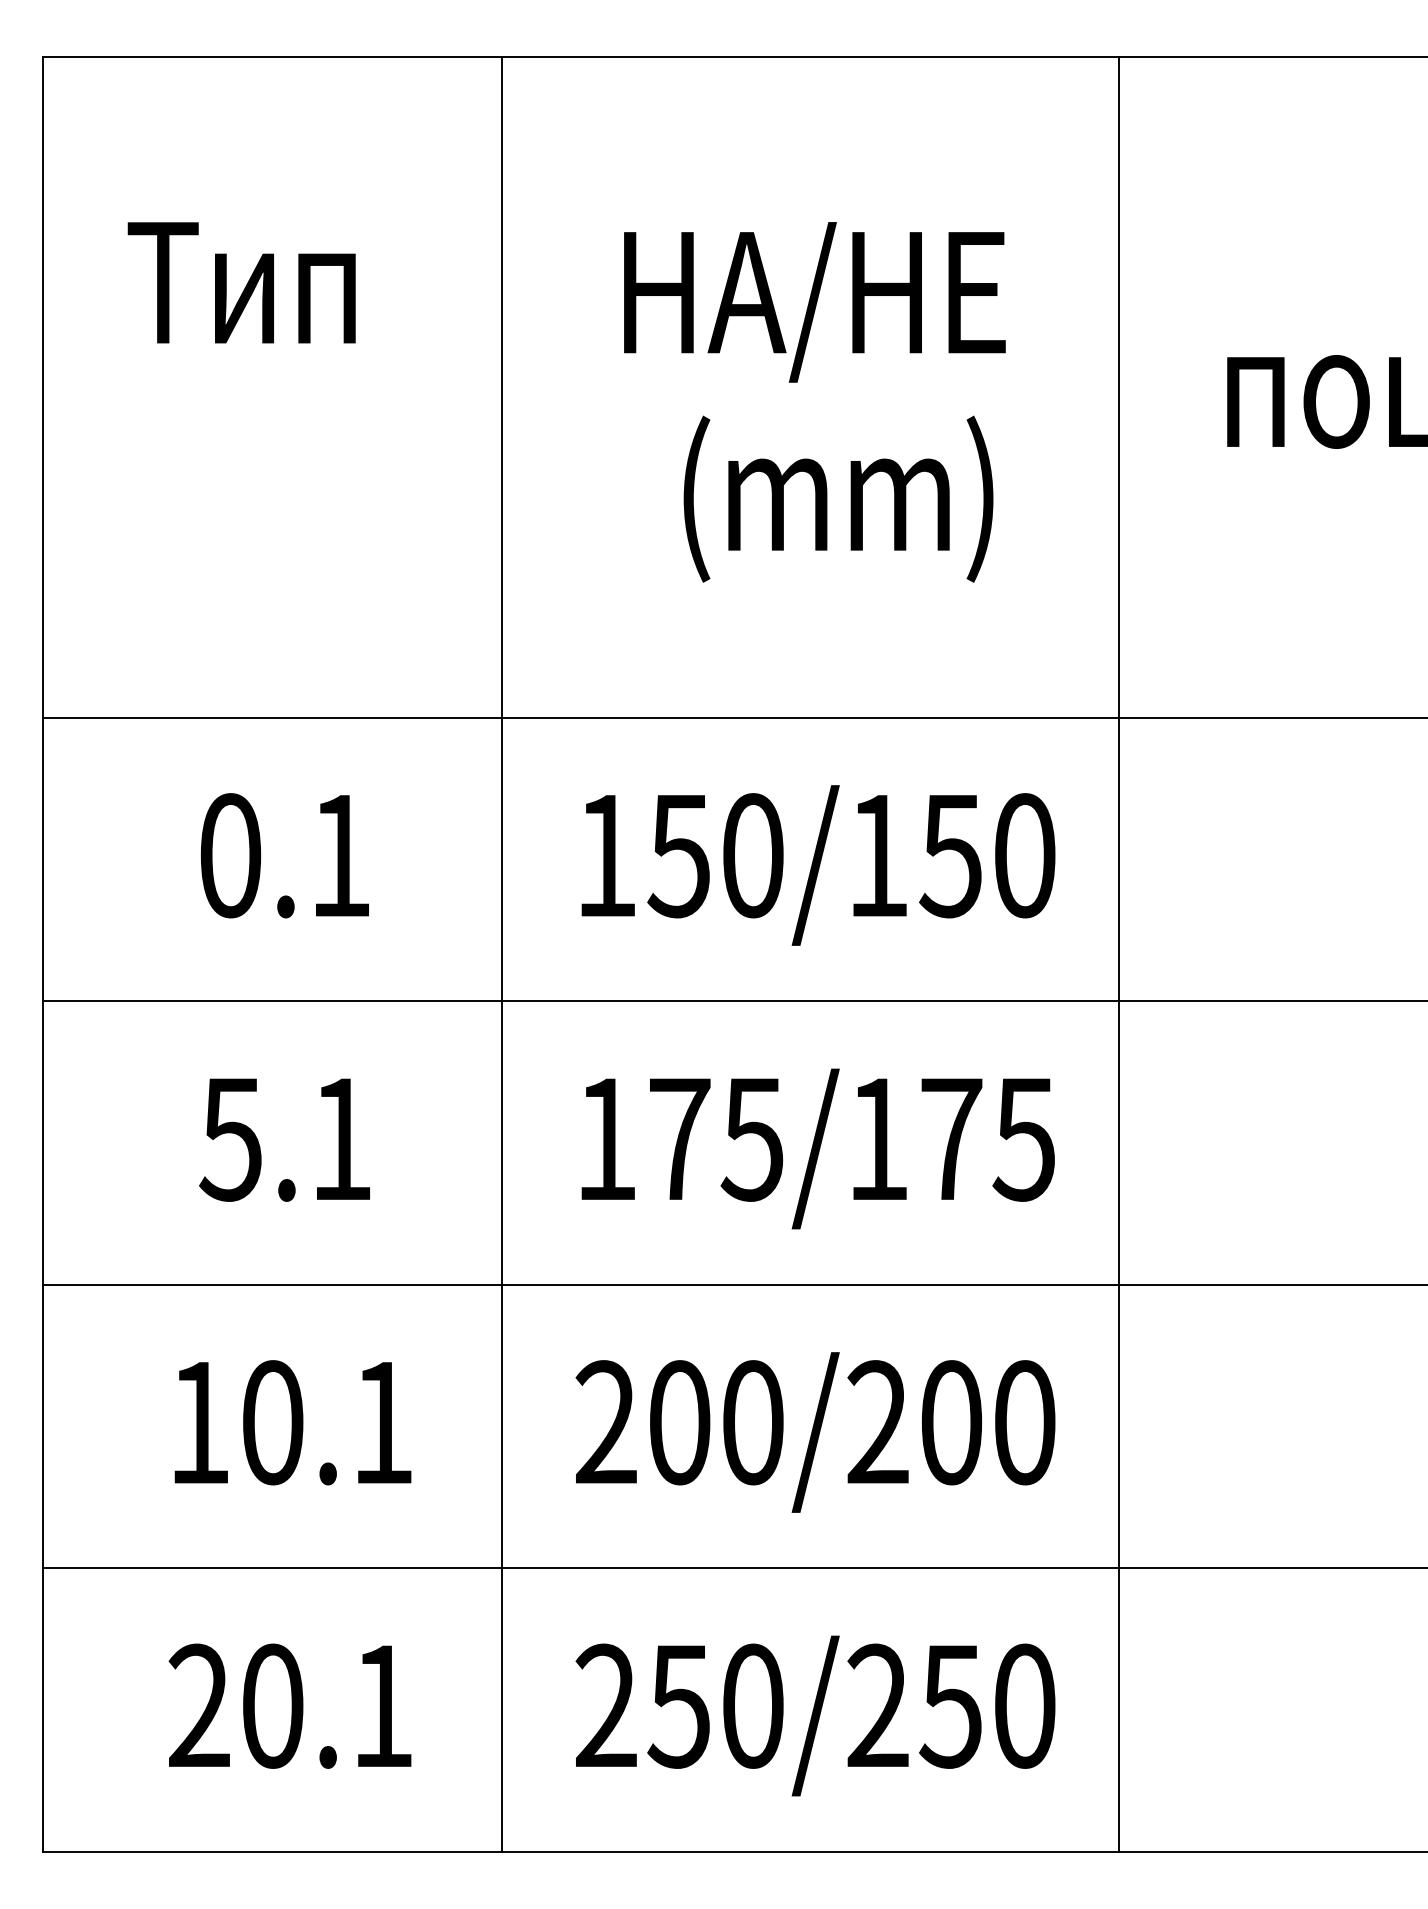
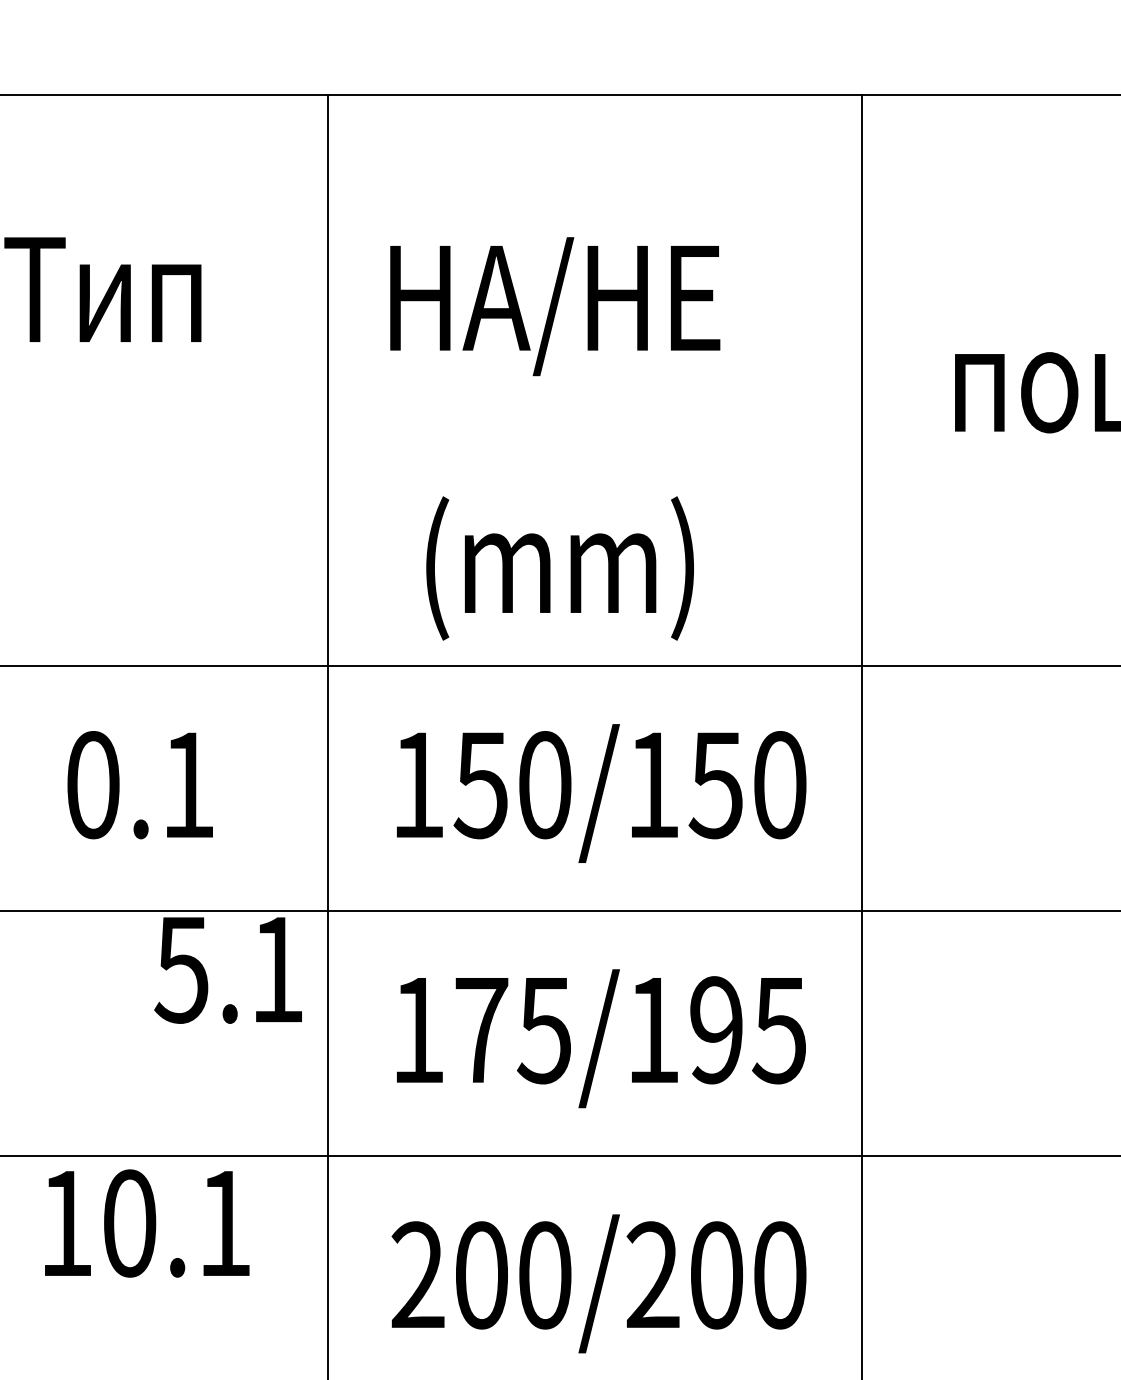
text: (814, 302) -> (554, 306), moved
text: (838, 498) -> (560, 567), moved
text: (951, 1138) -> (716, 1029), 175/175 -> 175/195
text: (284, 1139) -> (228, 969), moved
text: (292, 1422) -> (146, 1223), moved

